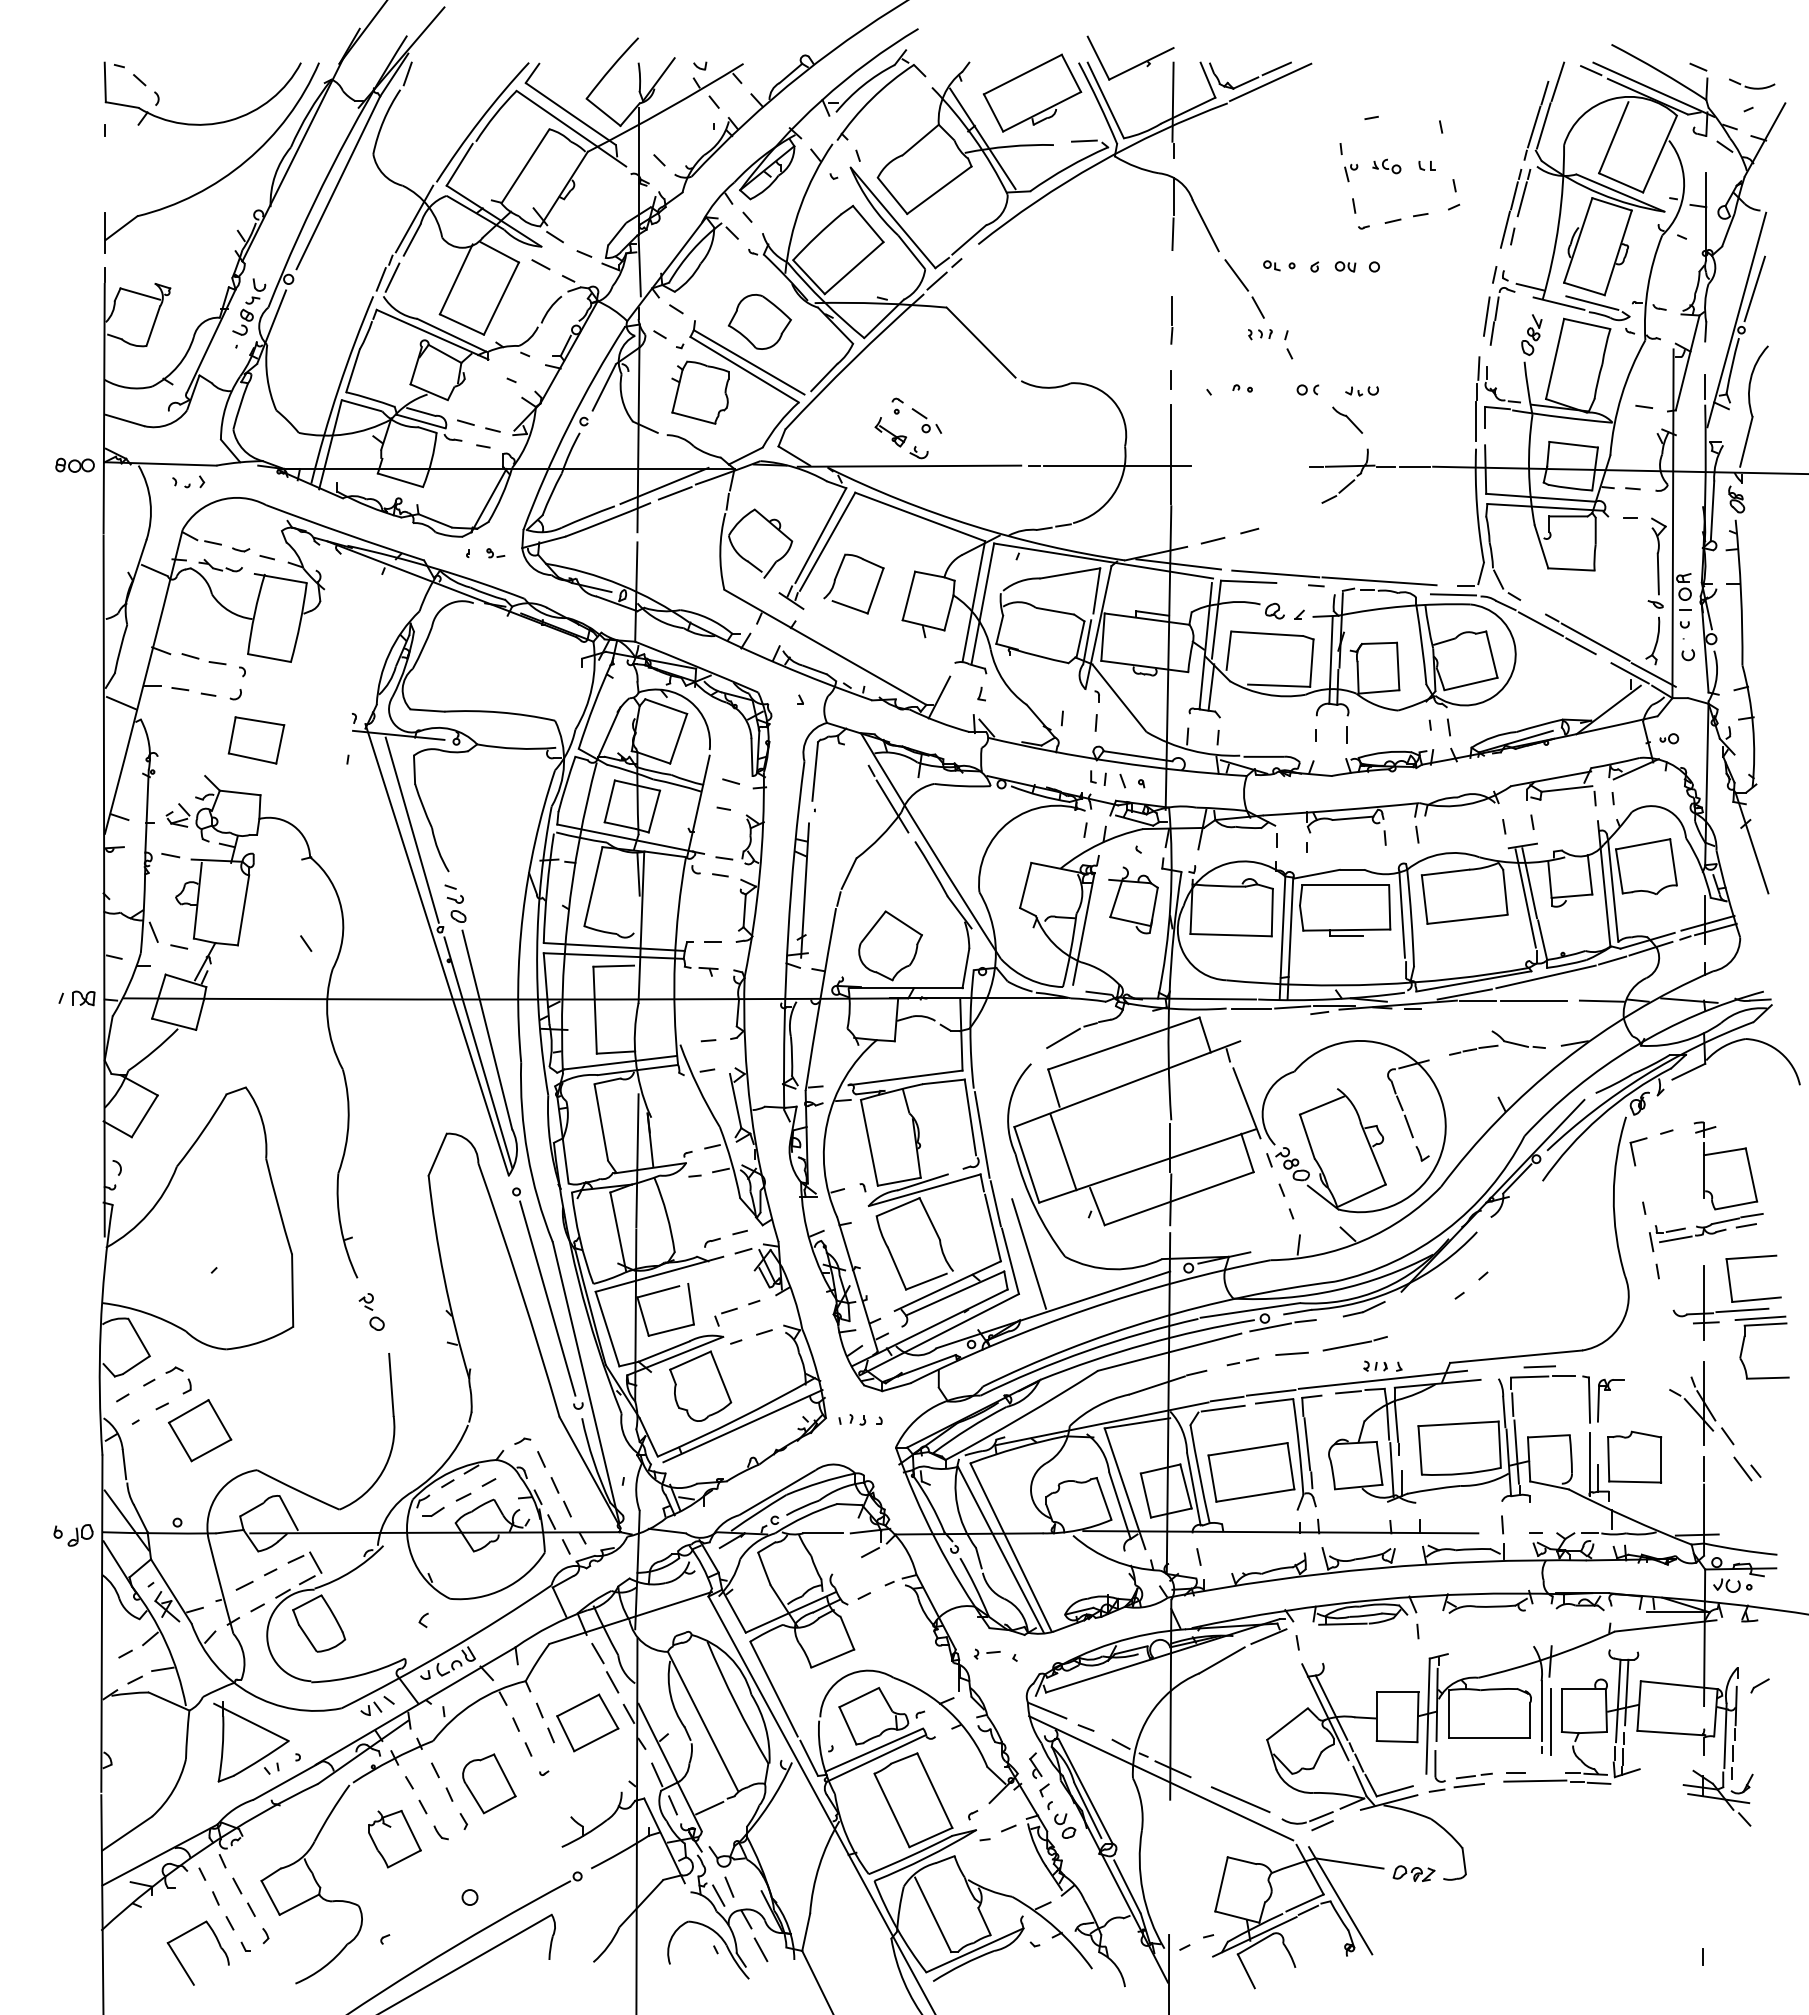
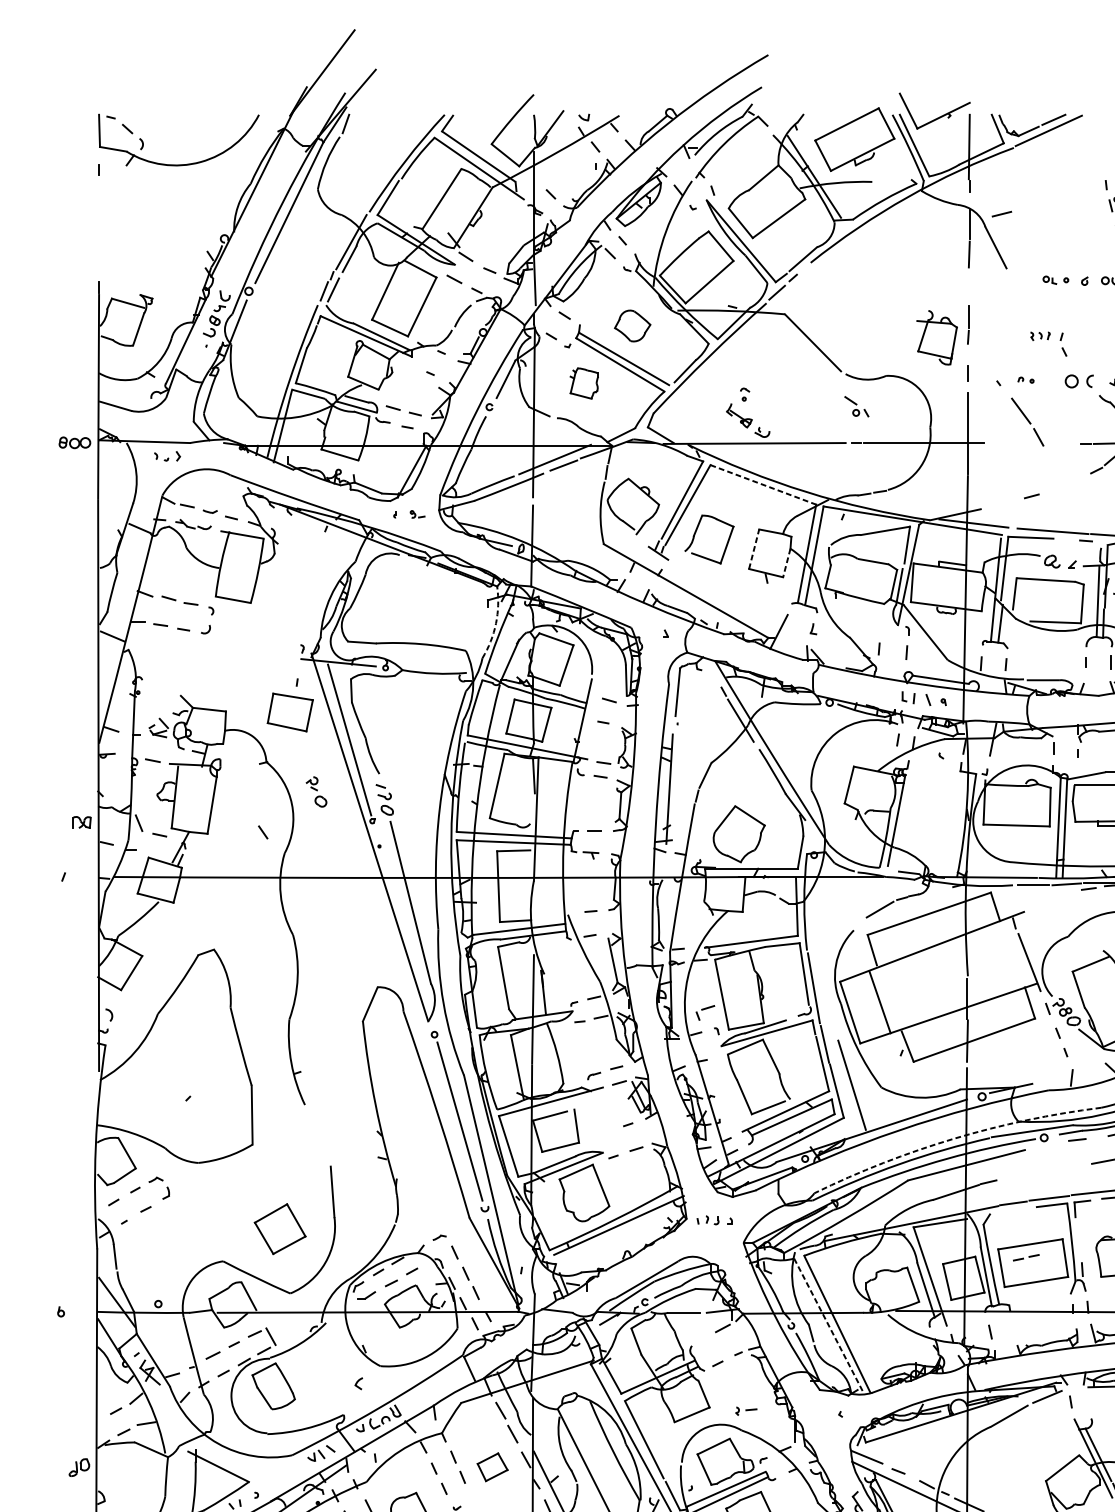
line: (1084, 140) -> (897, 178), removed
part: (225, 175) -> (197, 206), removed
part: (1244, 288) -> (1027, 421), moved
part: (759, 321) -> (632, 325), size x0.7
part: (1307, 389) -> (1078, 381), size x1.6
part: (700, 392) -> (584, 383), size x0.6
part: (926, 420) -> (856, 406), moved
line: (920, 517) -> (763, 485), solid -> dashed
line: (1212, 540) -> (1001, 214), moved
line: (909, 595) -> (754, 548), solid -> dashed
line: (948, 613) -> (786, 563), solid -> dashed
arc: (592, 687) -> (496, 623), solid -> dashed
part: (256, 740) -> (290, 712), moved
part: (1133, 900) -> (937, 337), moved
part: (83, 998) -> (81, 822), moved
line: (478, 1052) -> (403, 921), removed
part: (371, 1311) -> (316, 791), moved
part: (725, 1316) -> (704, 1012), moved
arc: (1154, 1319) -> (954, 1138), solid -> dashed
line: (1270, 1327) -> (1048, 1145), removed
line: (1291, 1353) -> (1065, 1166), removed
part: (1242, 1361) -> (1025, 1257), moved
line: (1222, 1408) -> (1009, 1211), removed
part: (199, 1430) -> (279, 1229), moved
line: (1307, 1444) -> (1078, 1240), removed
part: (80, 1535) -> (79, 1467), moved
line: (1001, 1550) -> (829, 1326), solid -> dashed
part: (986, 1653) -> (745, 1410), moved
part: (587, 1722) -> (492, 1466), size x0.6

